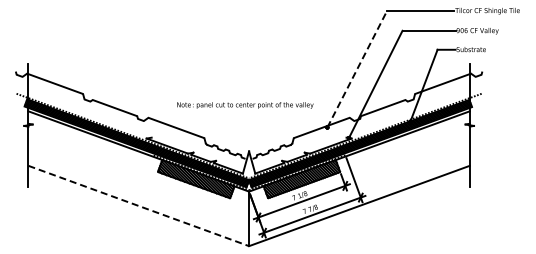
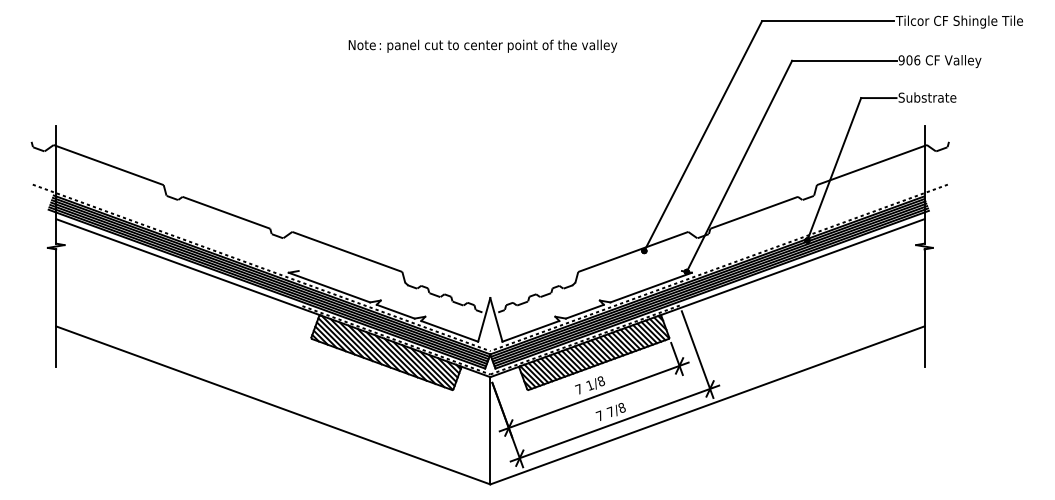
line: (357, 69) -> (703, 136), dashed -> solid
text: (245, 105) -> (483, 46), moved
line: (139, 206) -> (274, 406), dashed -> solid

